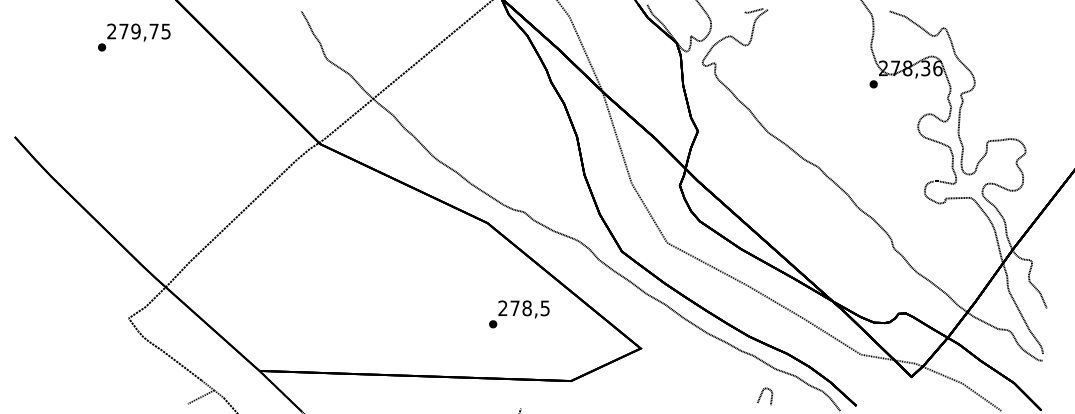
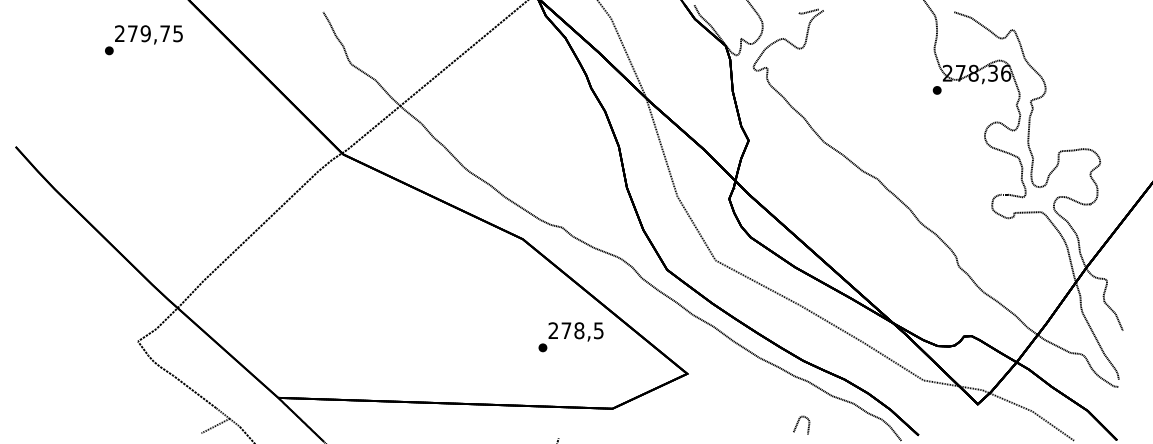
text: (518, 314) -> (570, 337), moved
curve: (762, 394) -> (798, 423), moved

